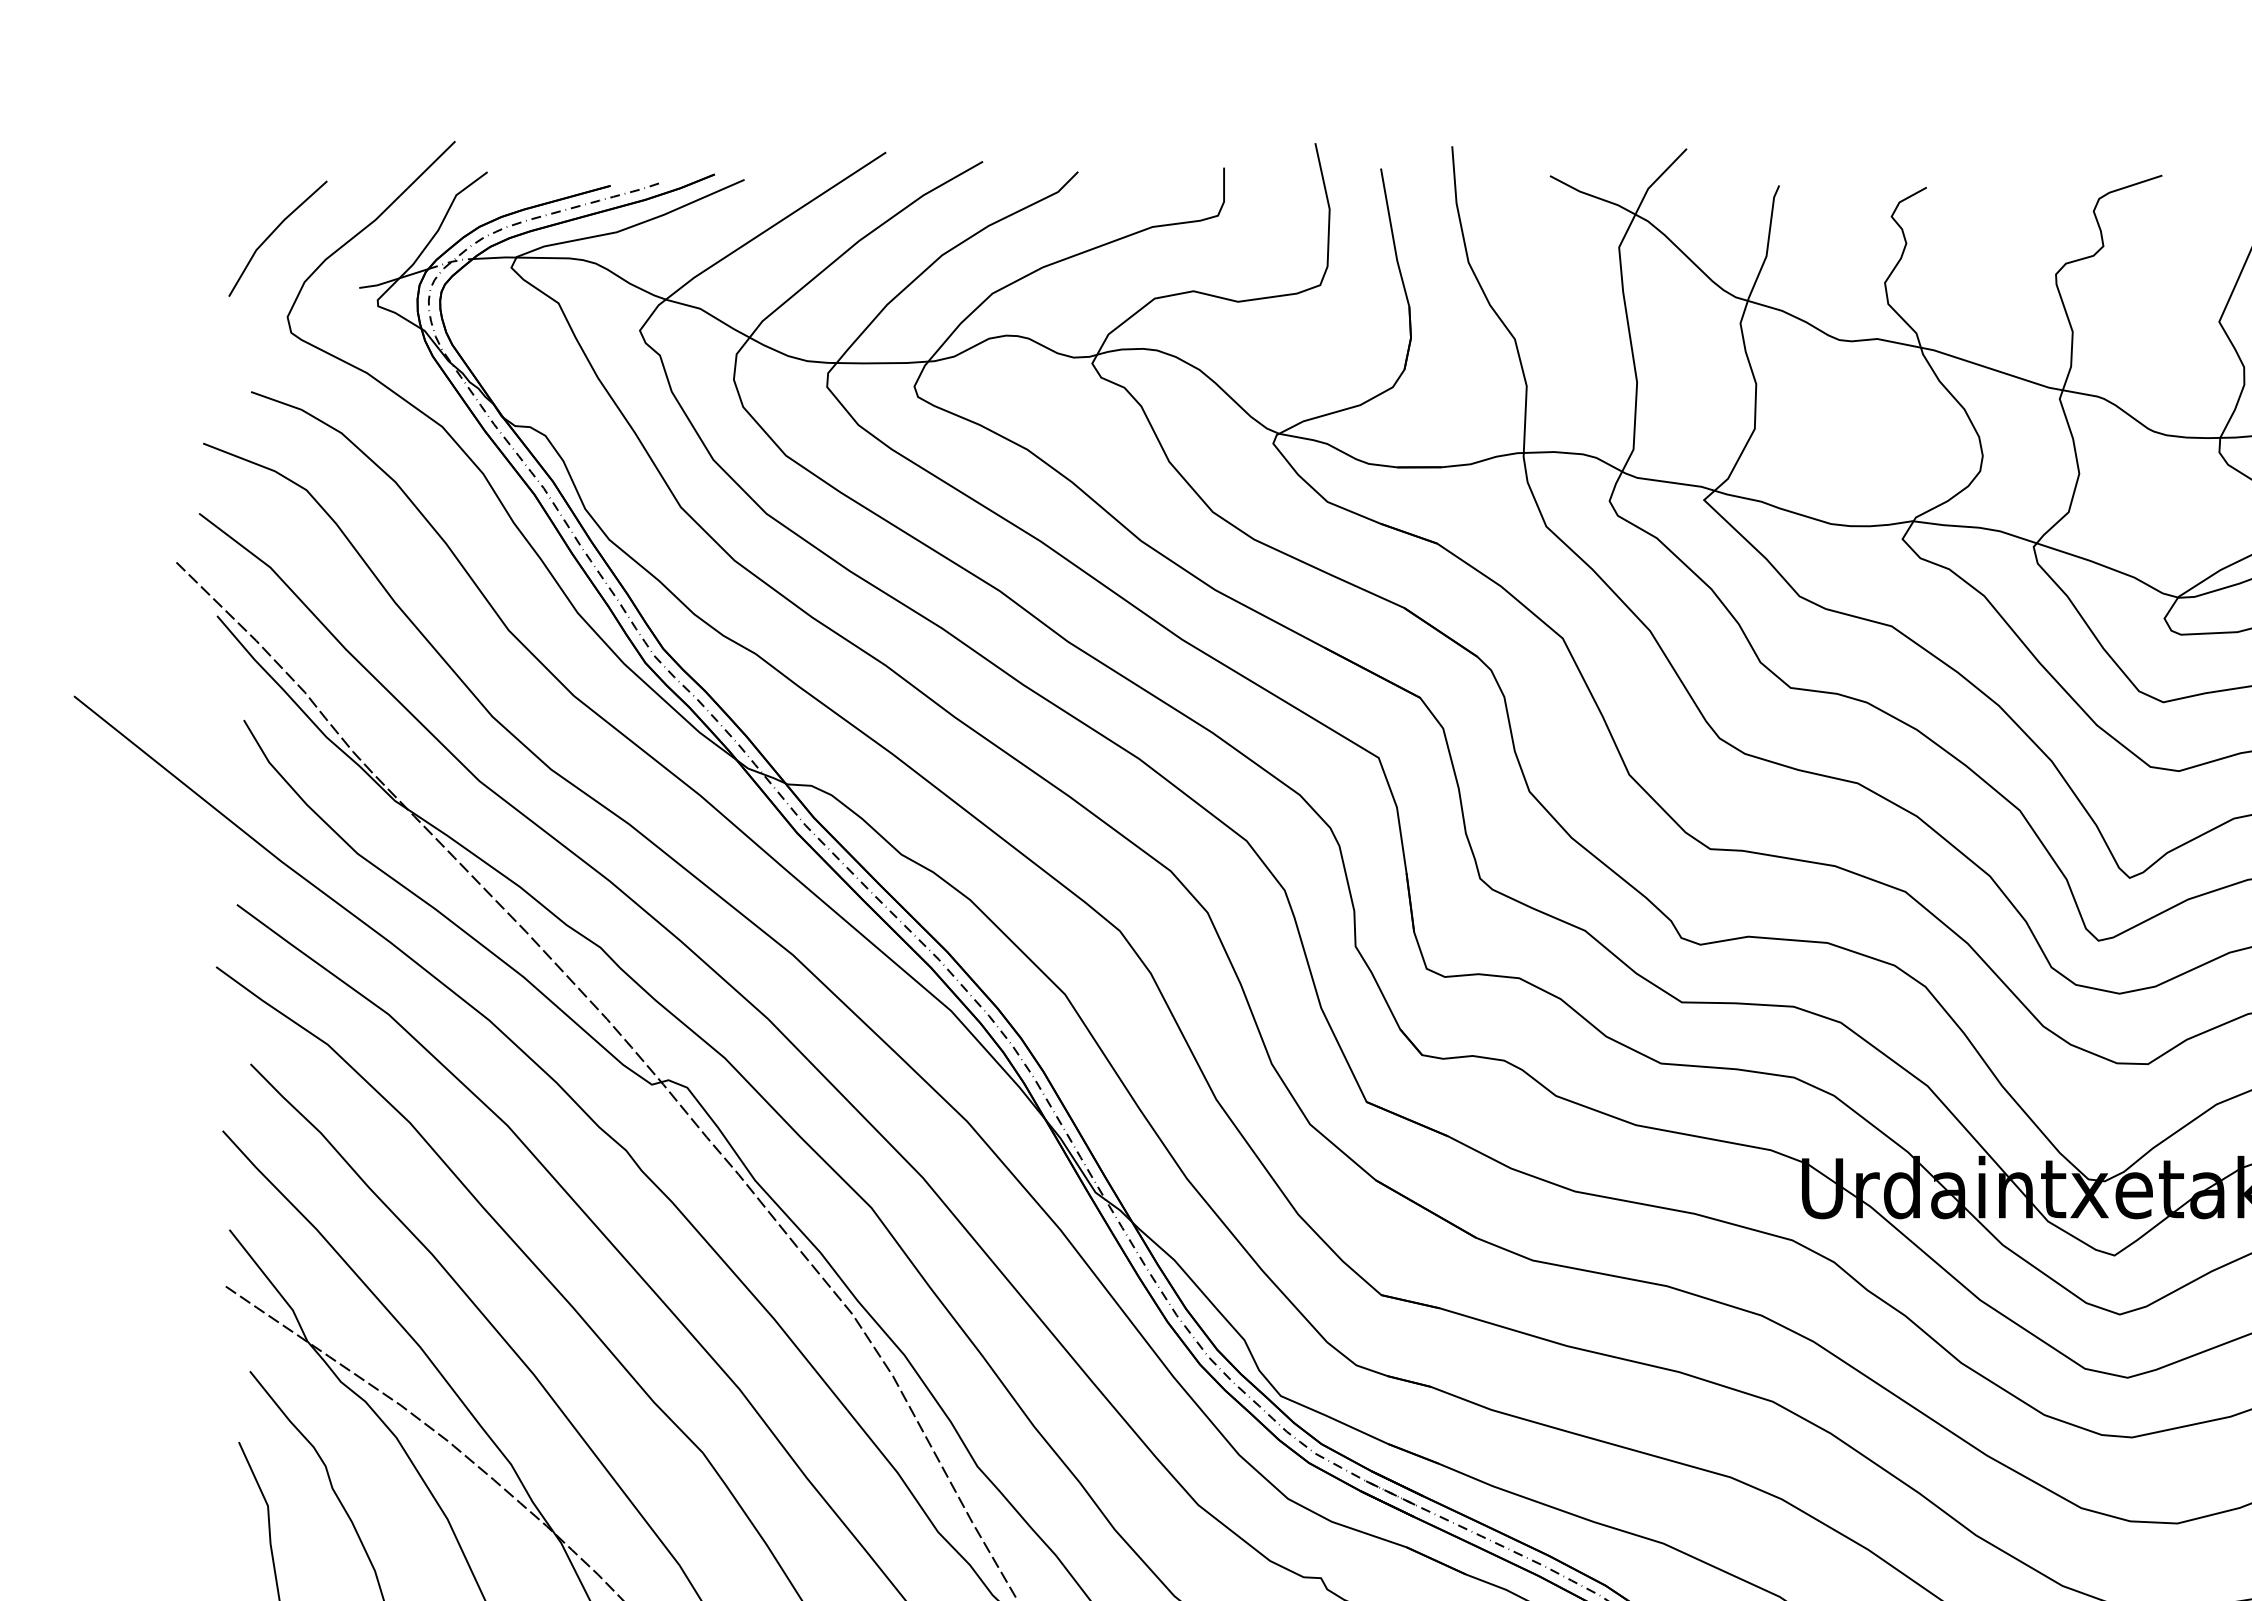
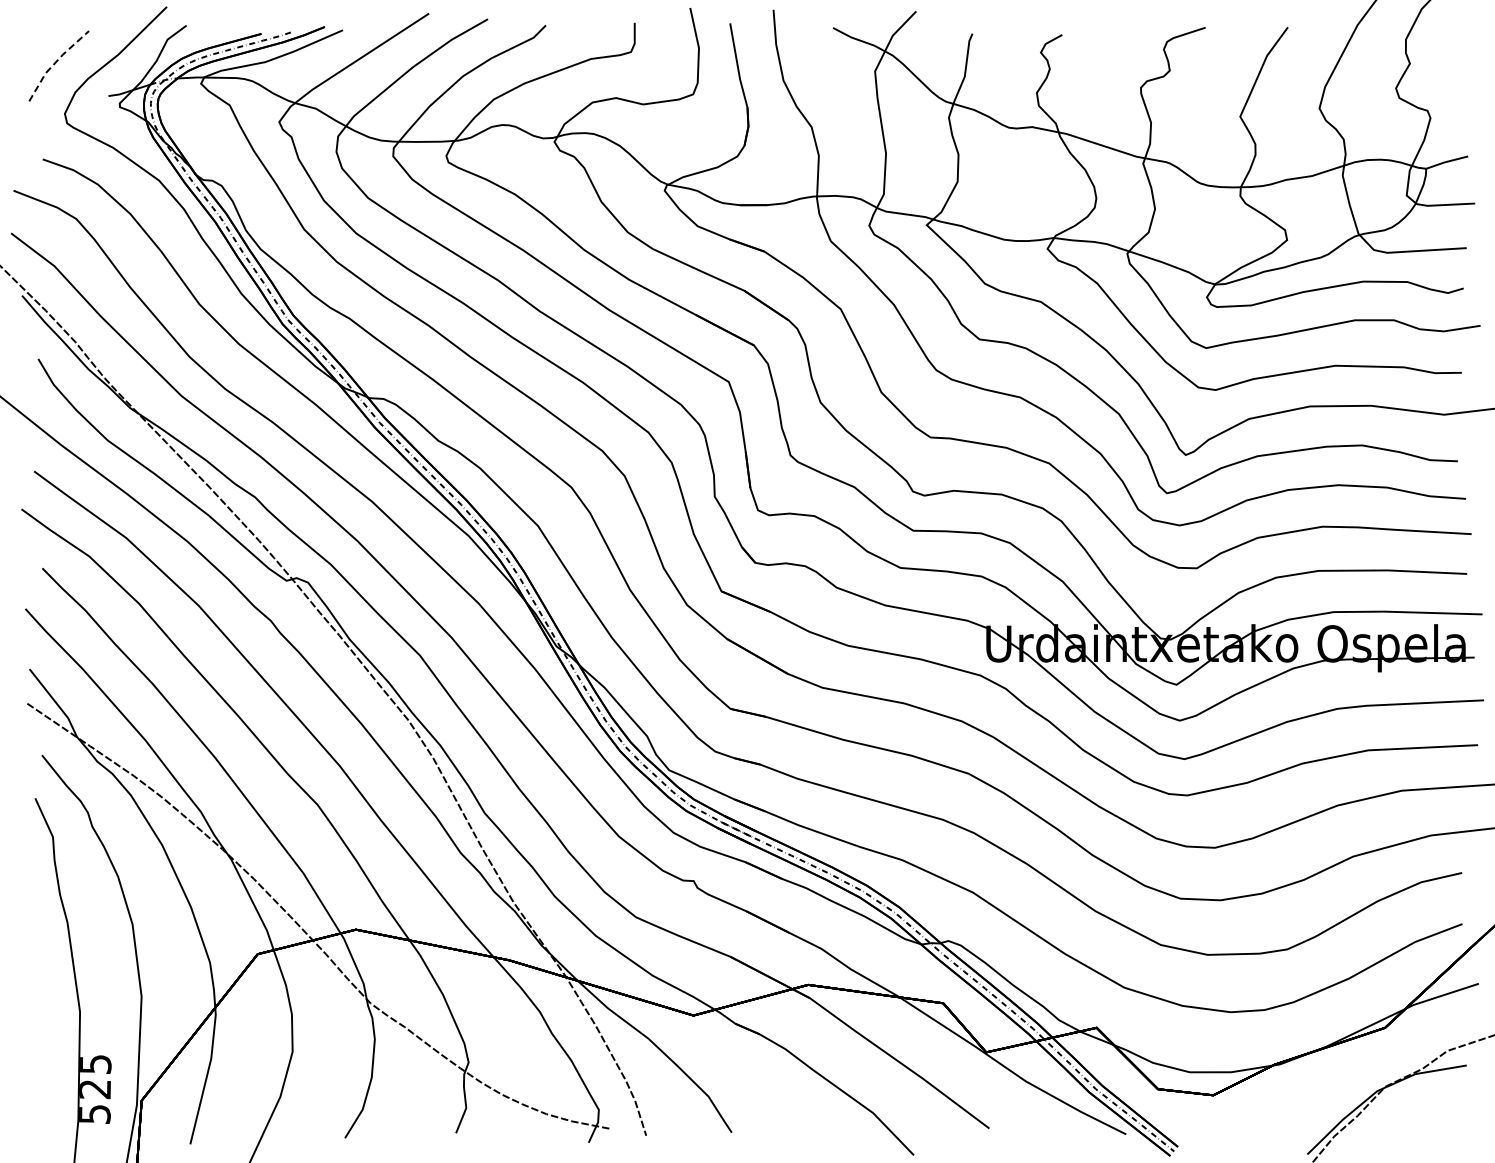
line: (272, 232) -> (55, 62), solid -> dashed

